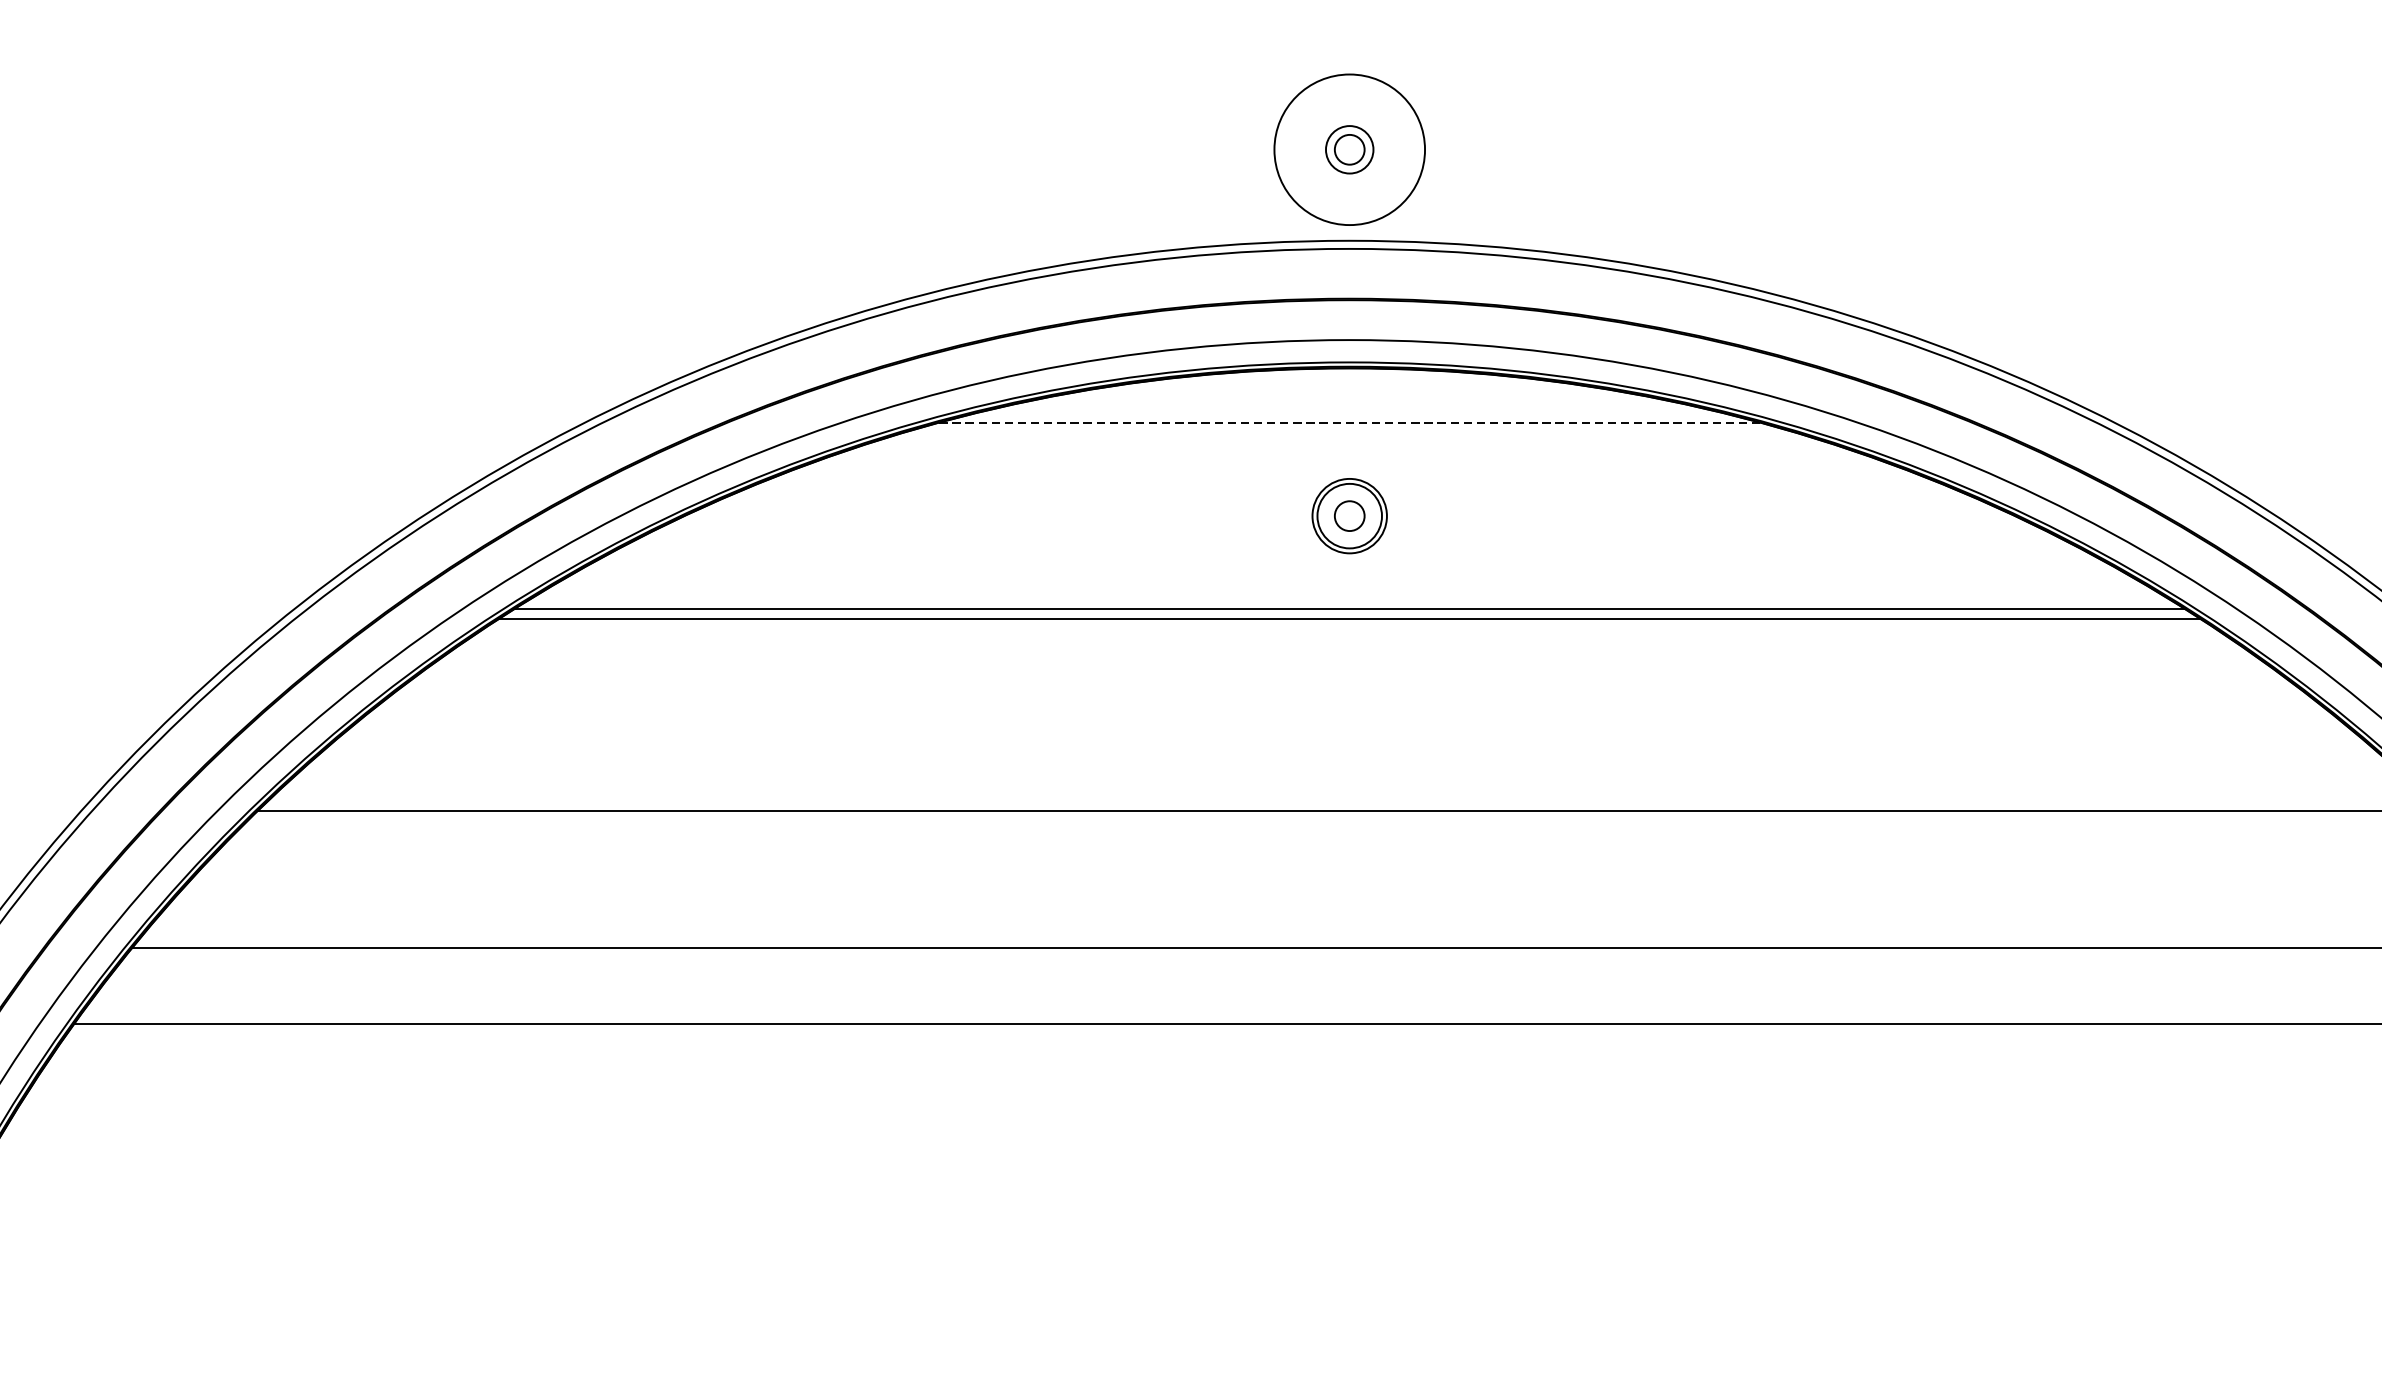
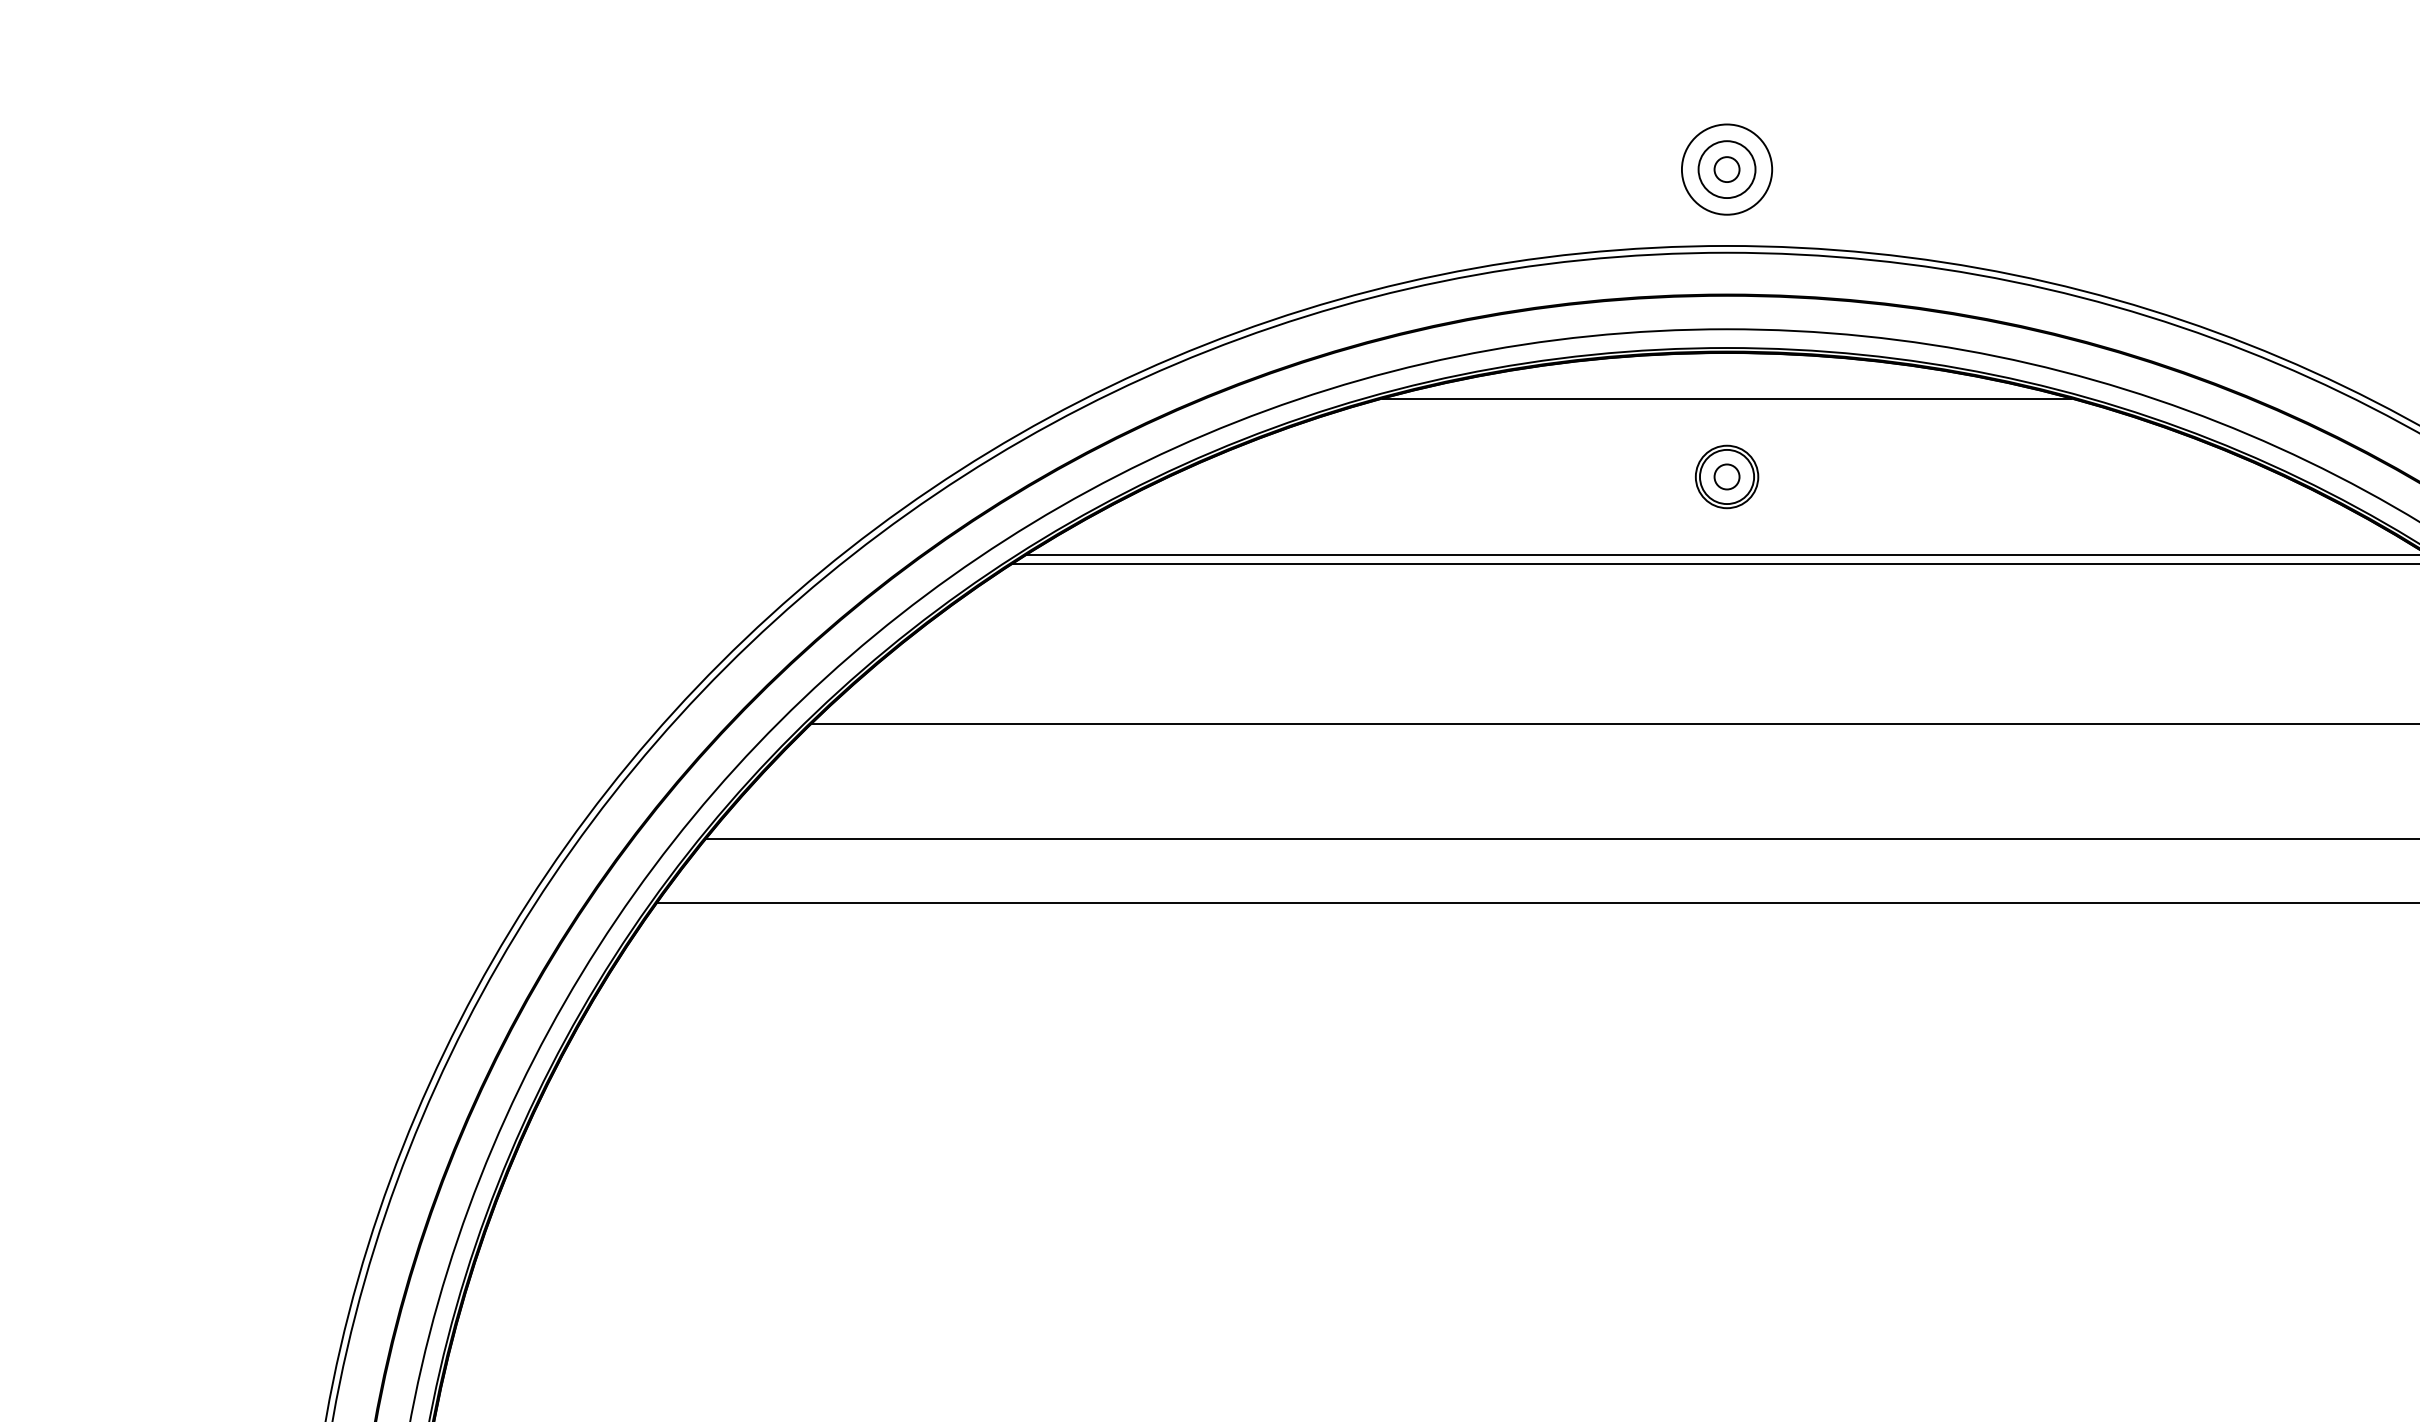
circle: (1349, 149) -> (1726, 169), size x0.71
circle: (1349, 149) -> (1726, 169), size x1.43
line: (1350, 422) -> (1727, 398), dashed -> solid

